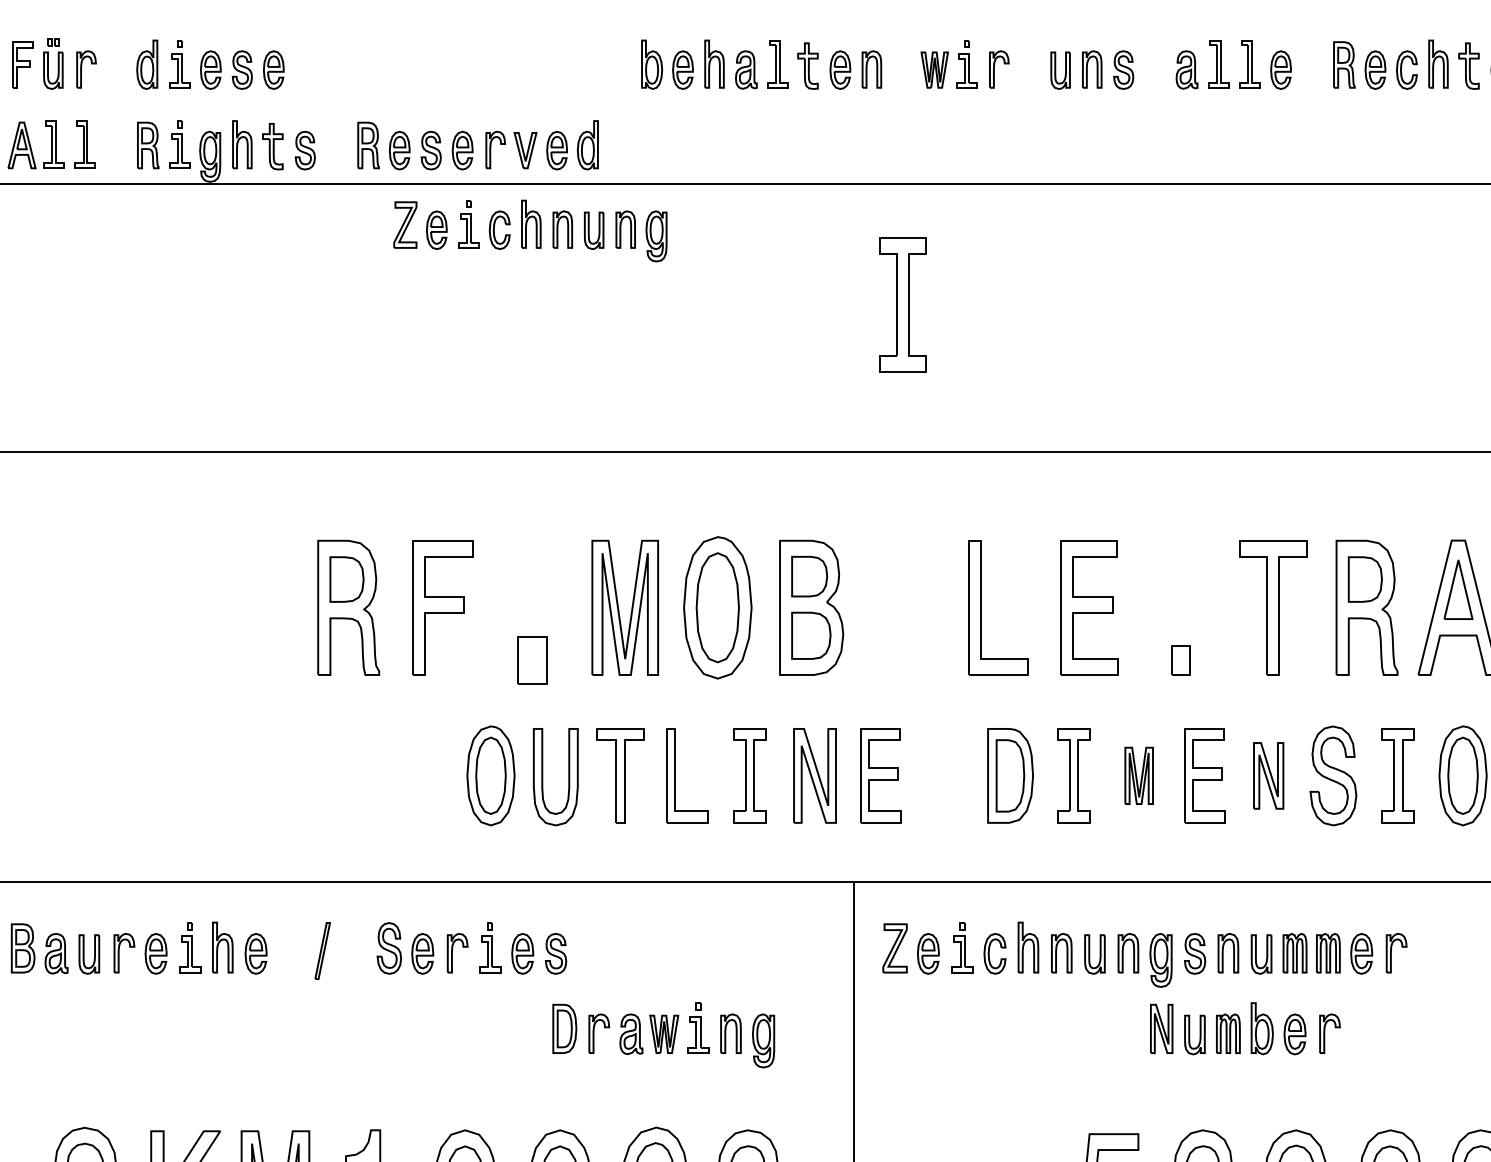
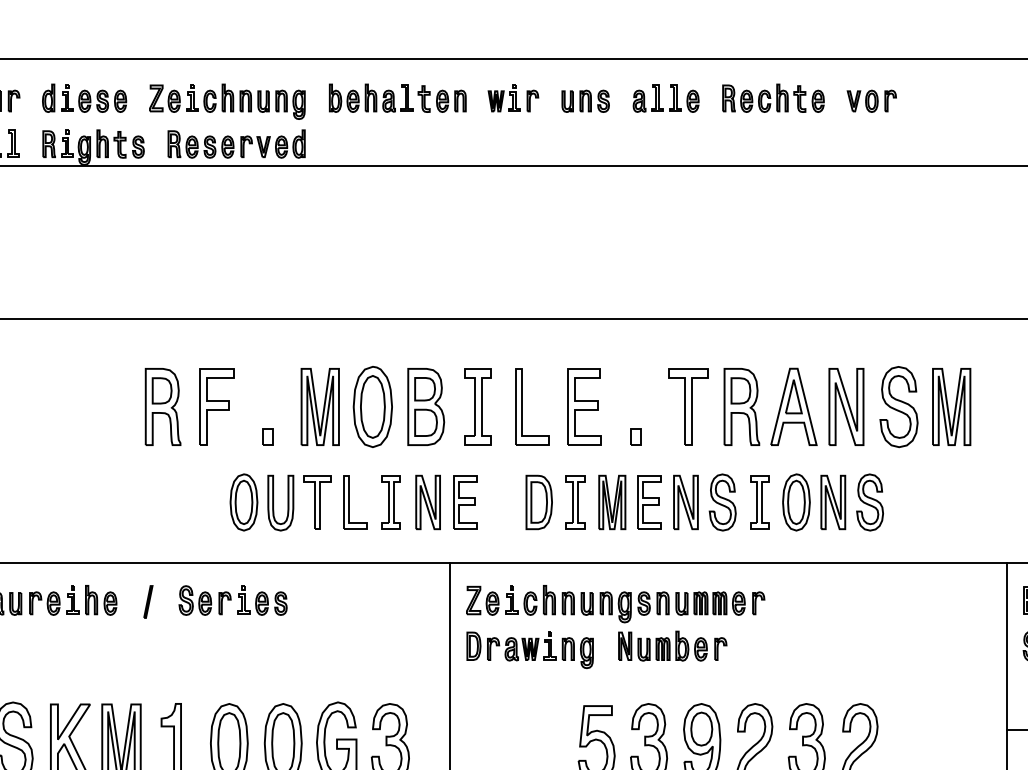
part: (530, 230) -> (227, 101), moved
part: (901, 304) -> (477, 406), moved
part: (532, 659) -> (267, 436), size x0.62
part: (1139, 775) -> (612, 502), size x1.67
part: (1267, 775) -> (685, 502), size x1.43
part: (662, 1036) -> (529, 650), moved

